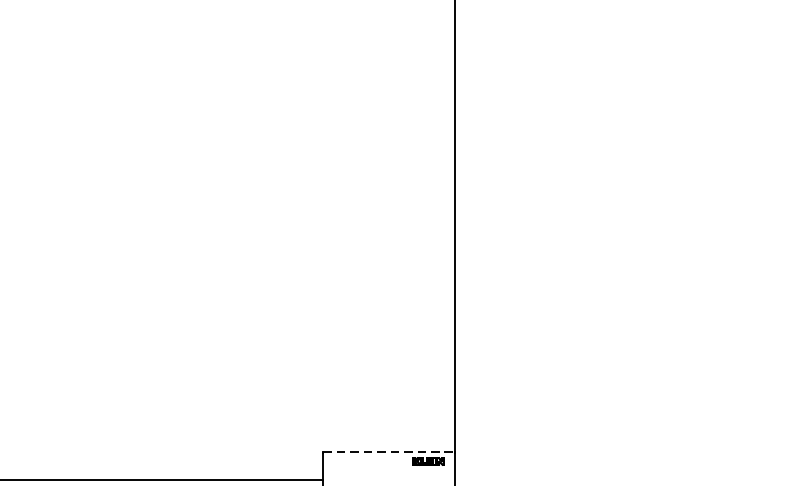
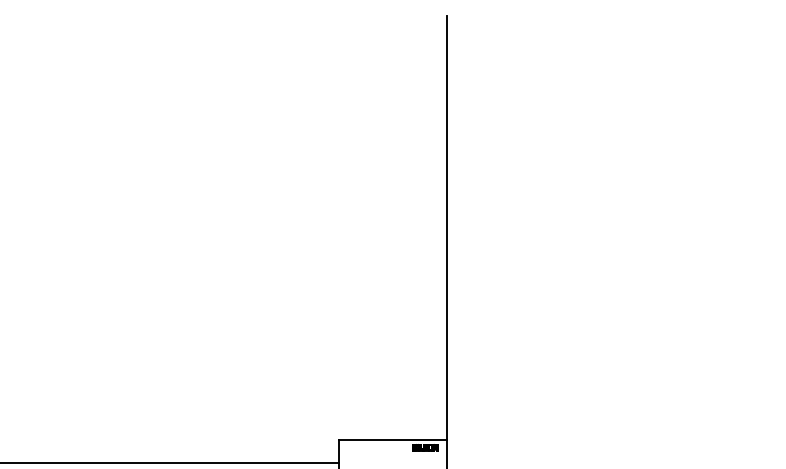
line: (389, 451) -> (393, 439), dashed -> solid

